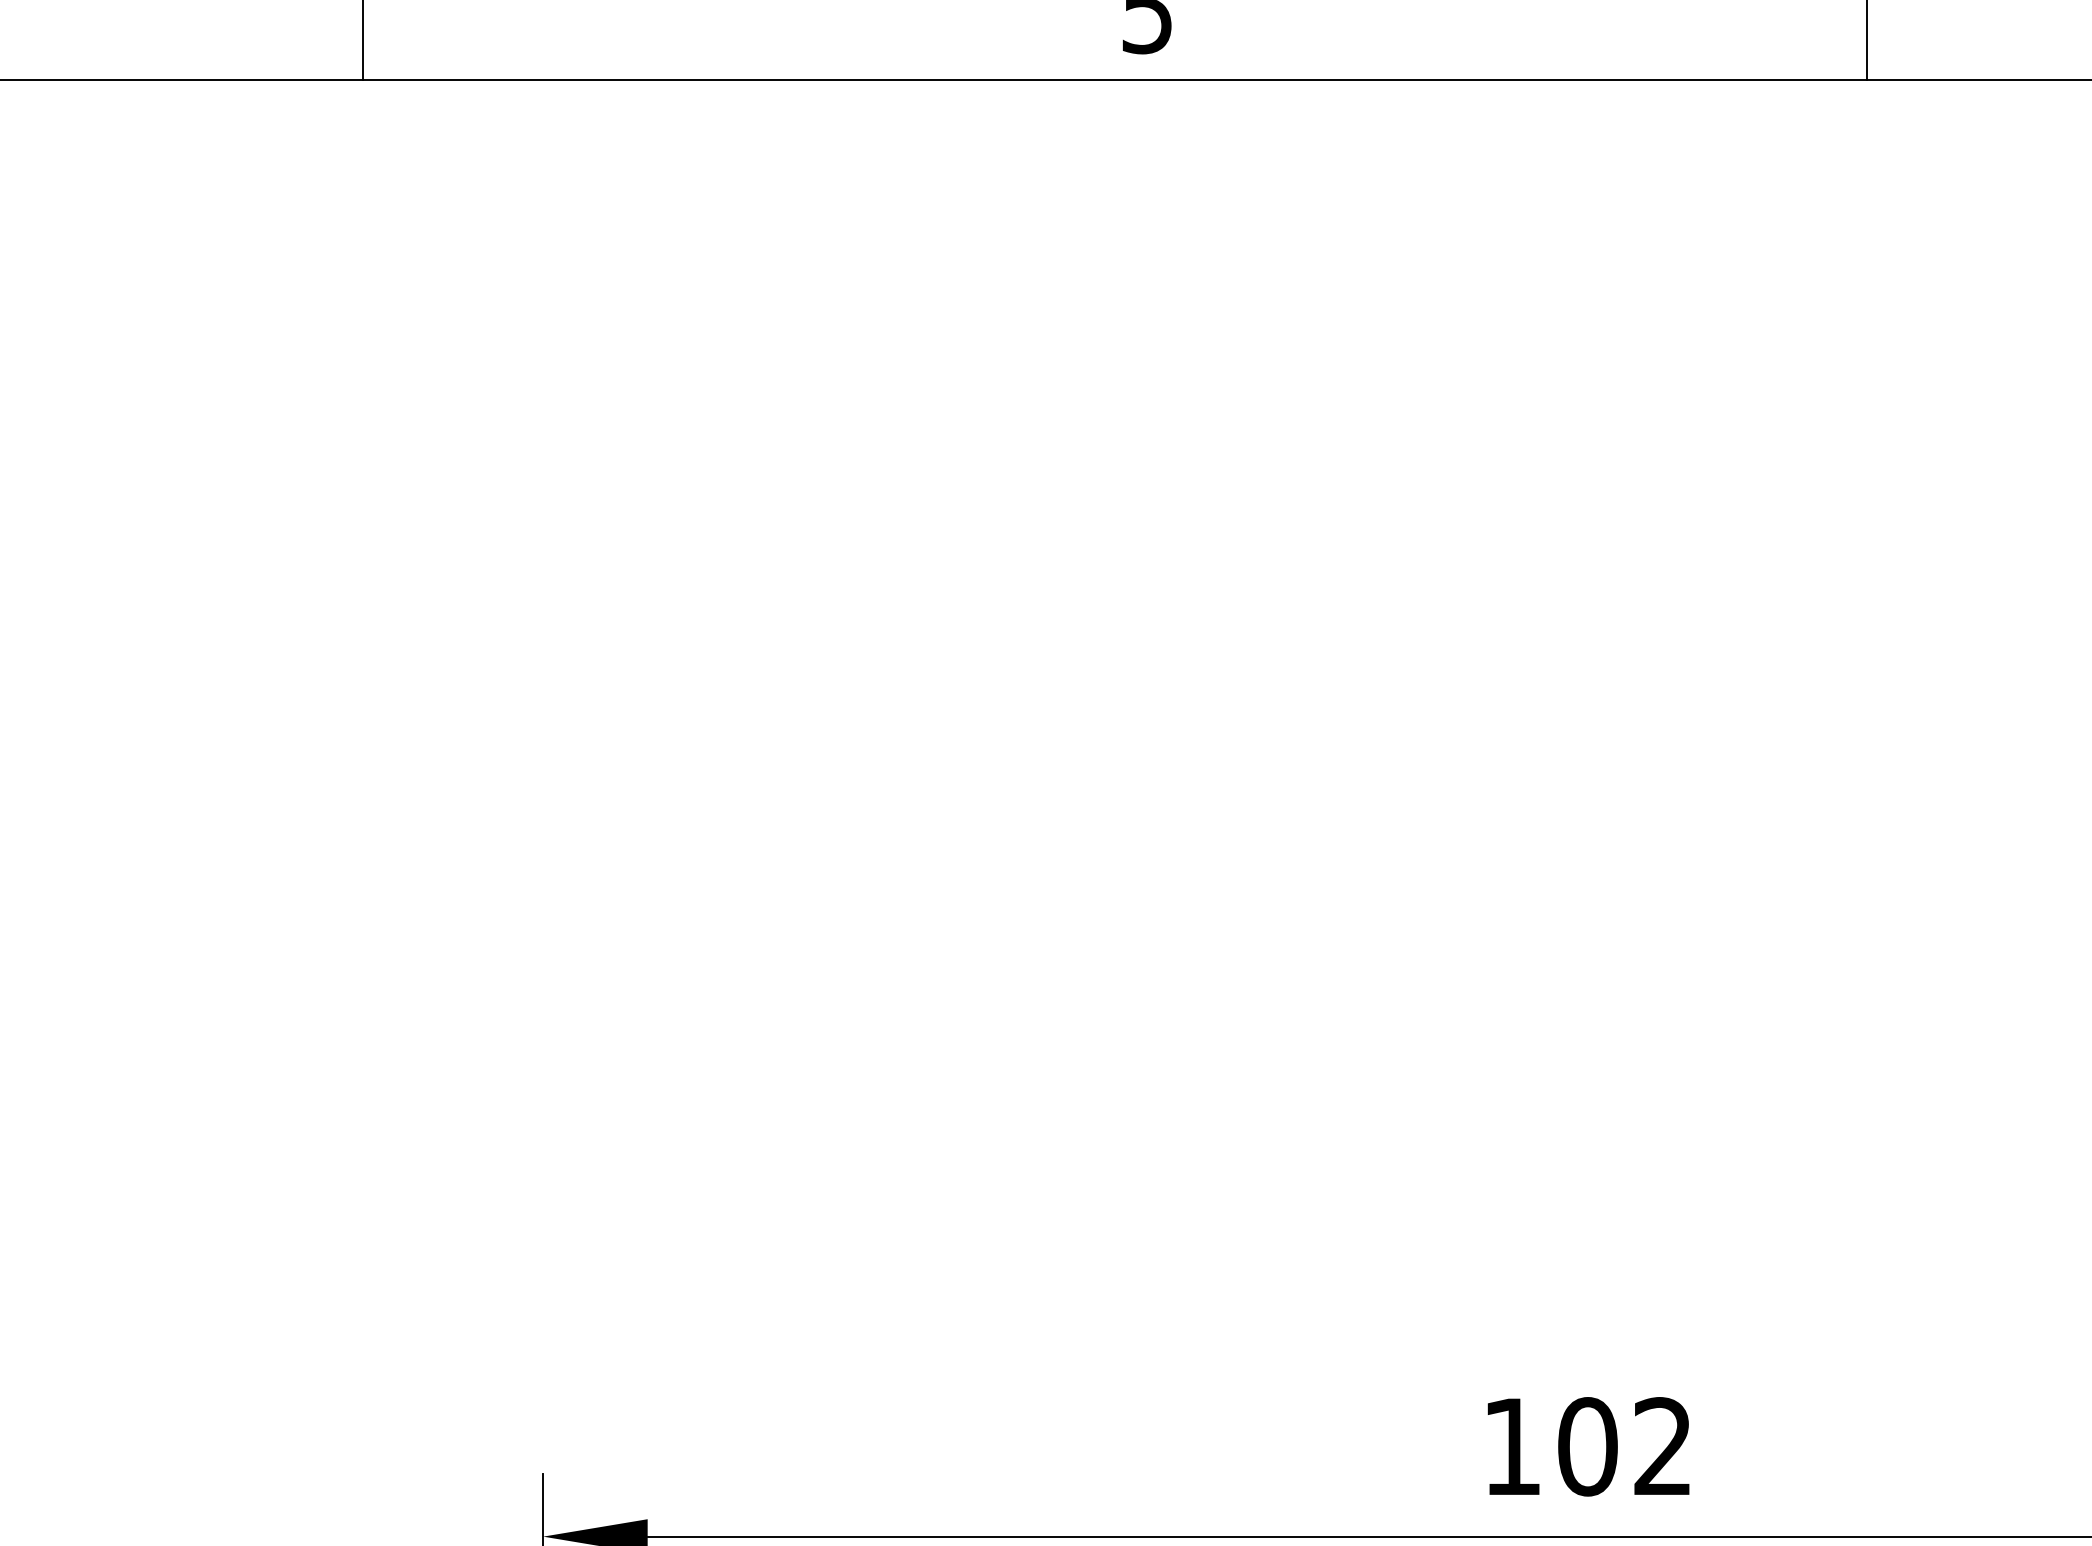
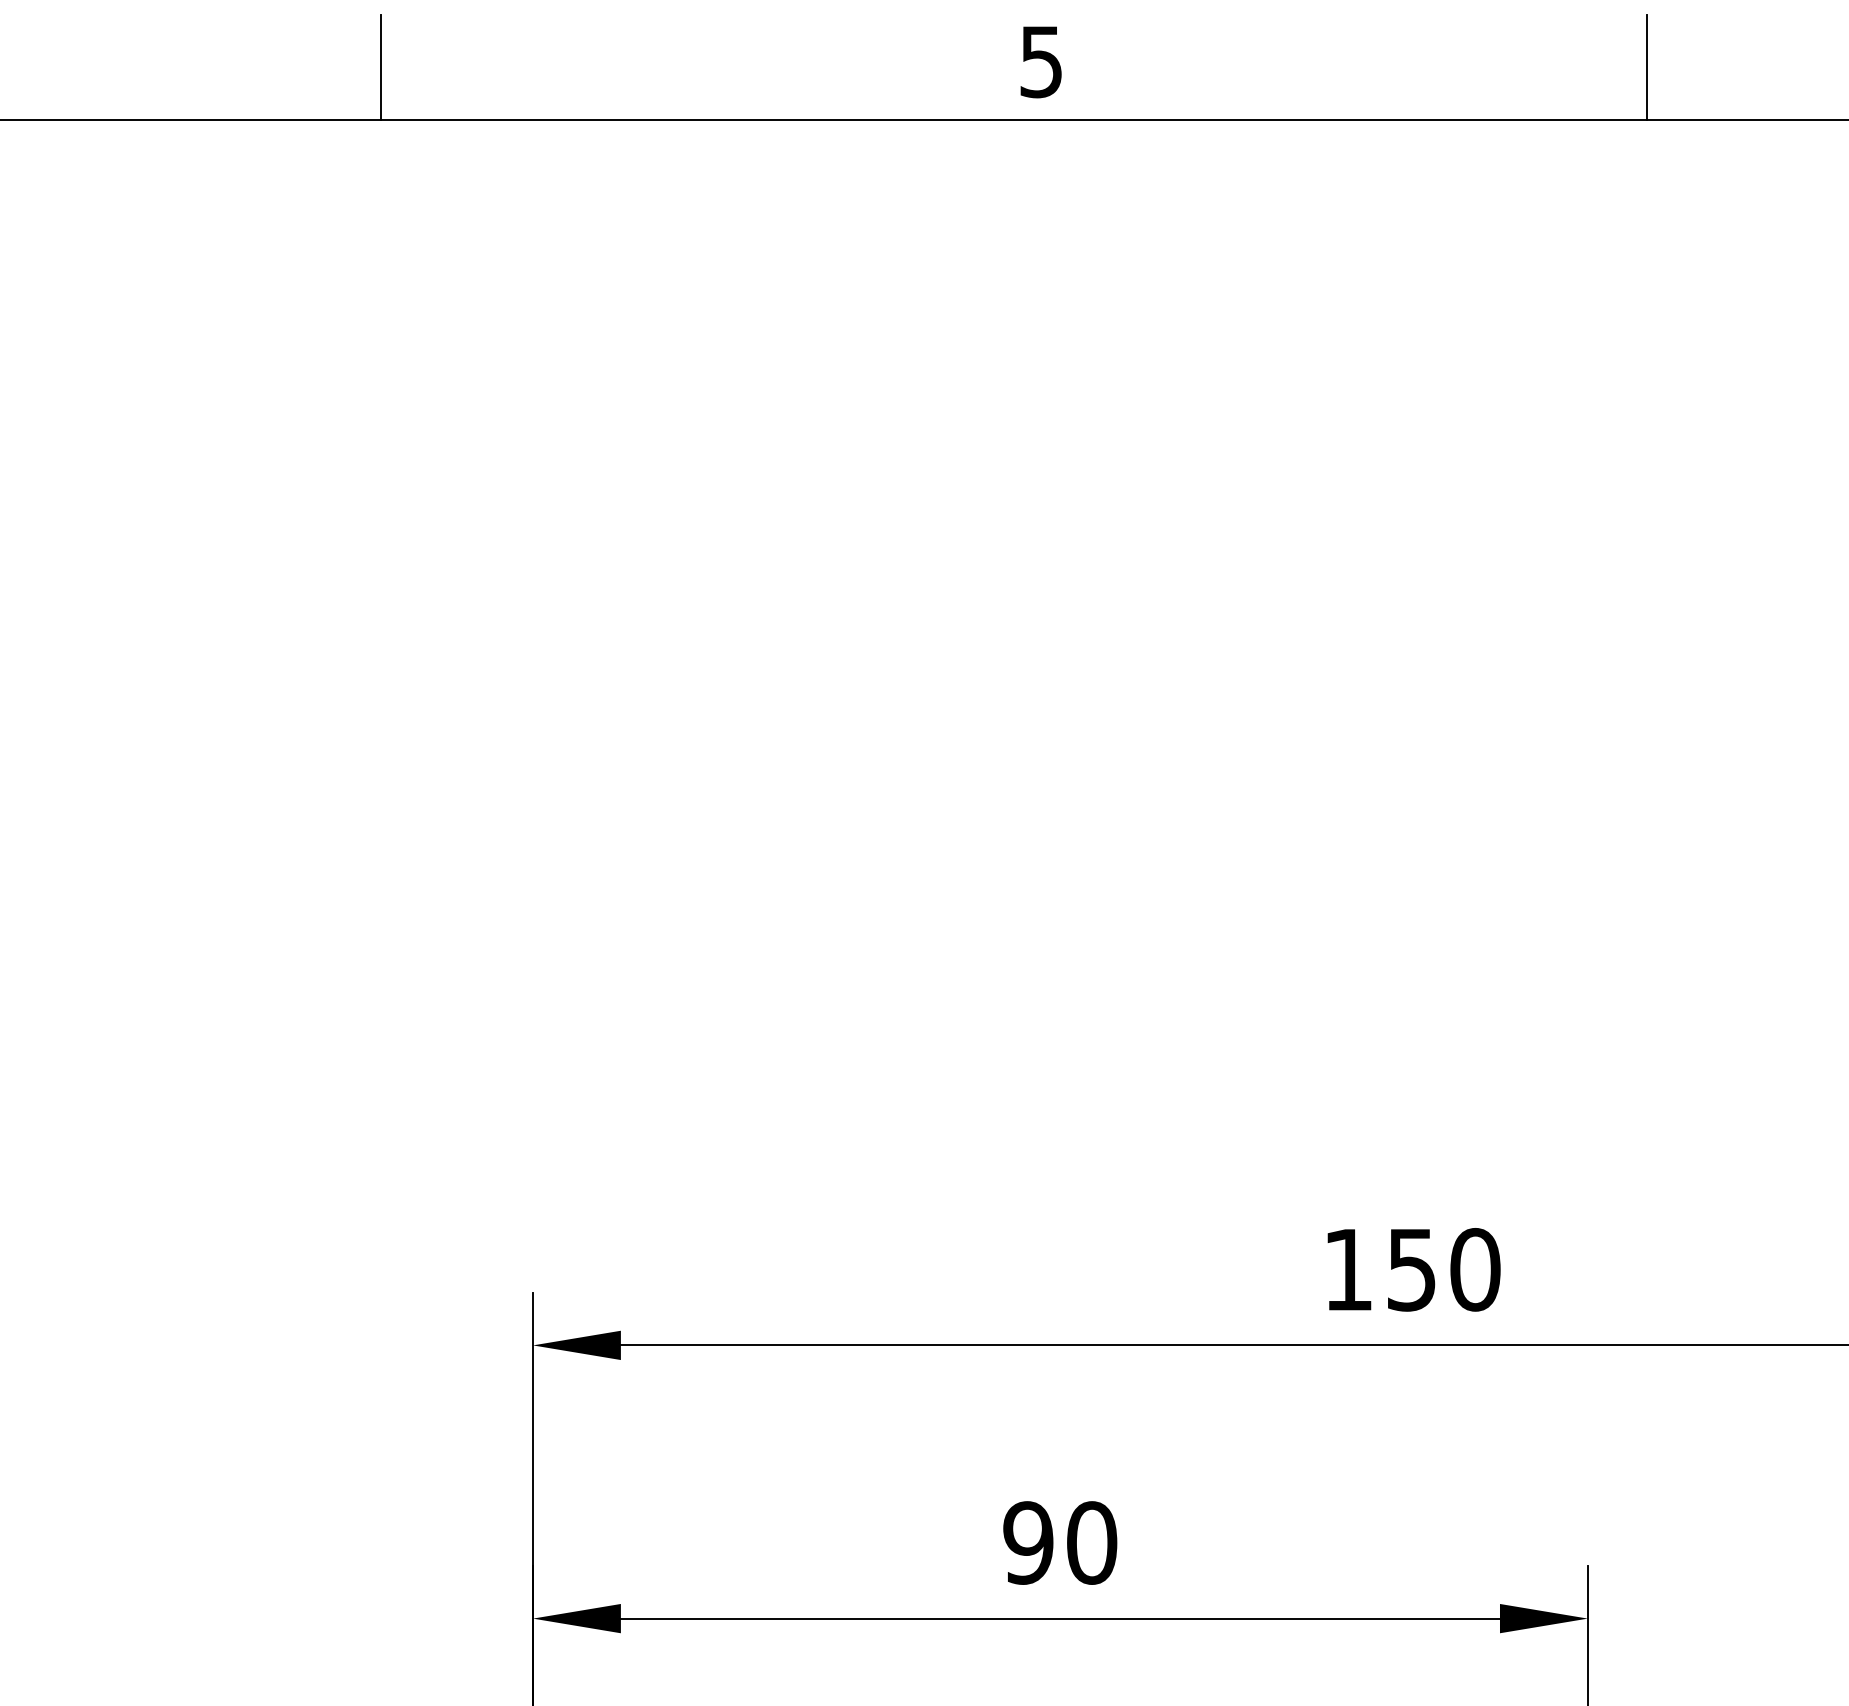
text: (1625, 1446) -> (1443, 1269), 102 -> 150

